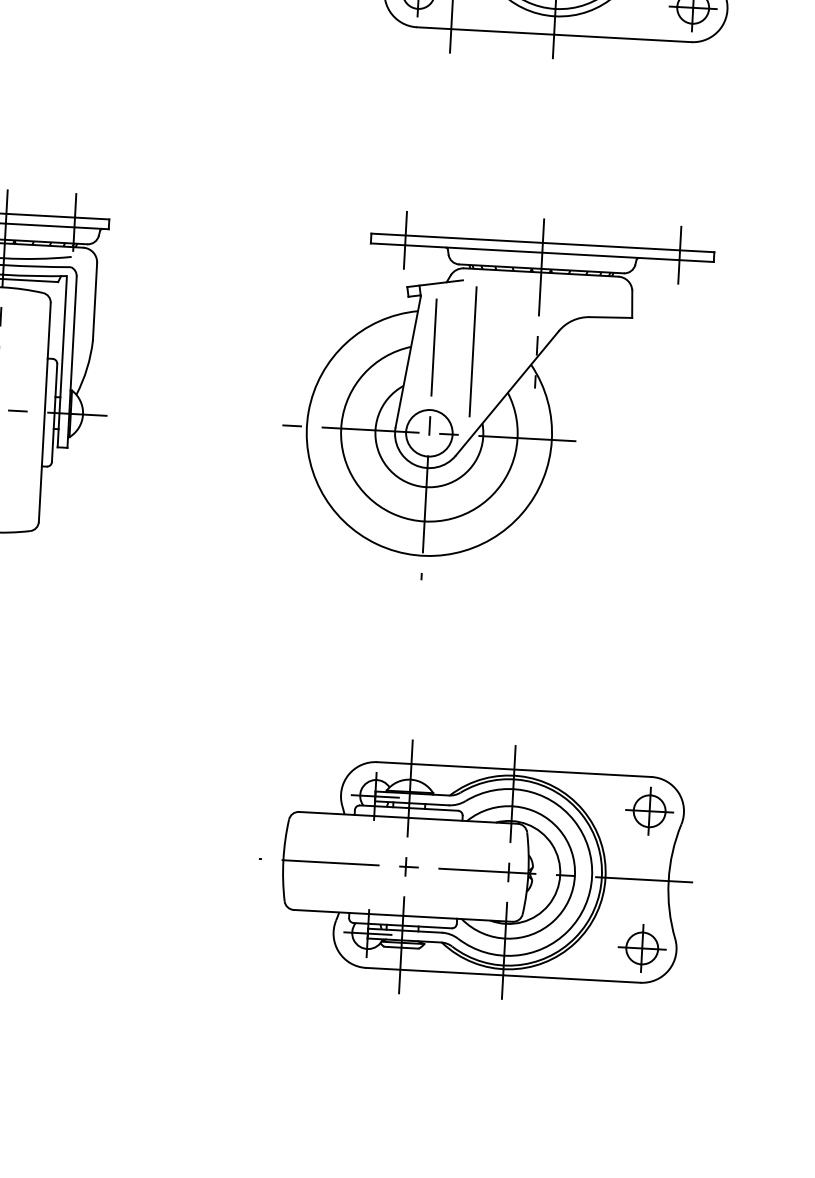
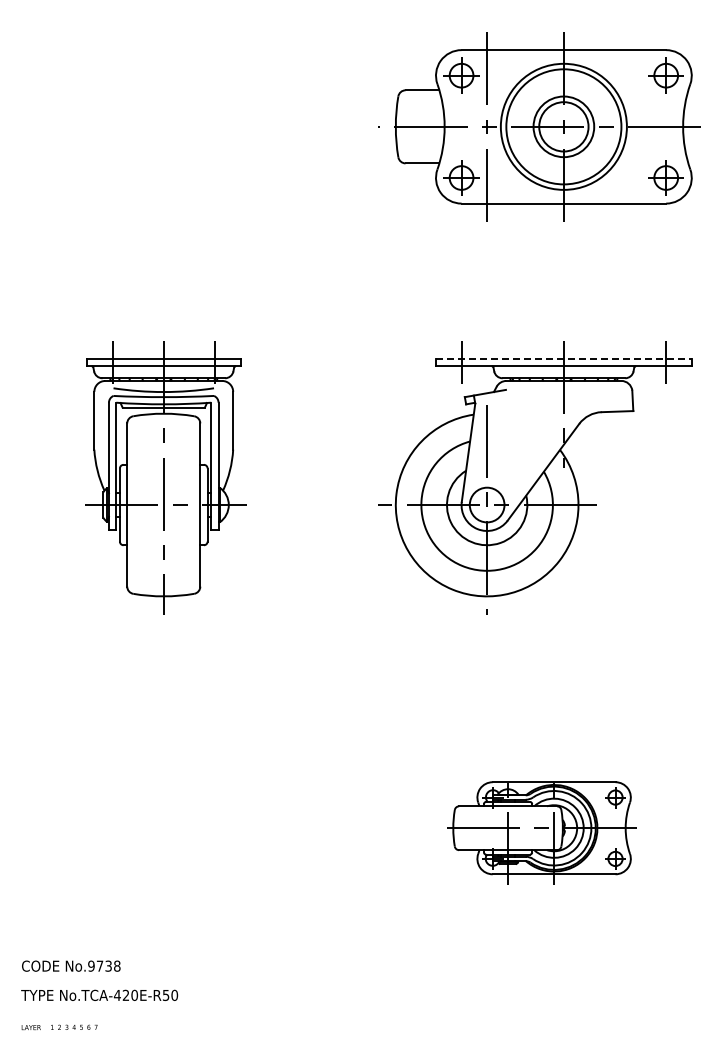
line: (542, 242) -> (563, 358), solid -> dashed
line: (473, 351) -> (516, 442), removed
part: (476, 869) -> (539, 827), size x0.6

